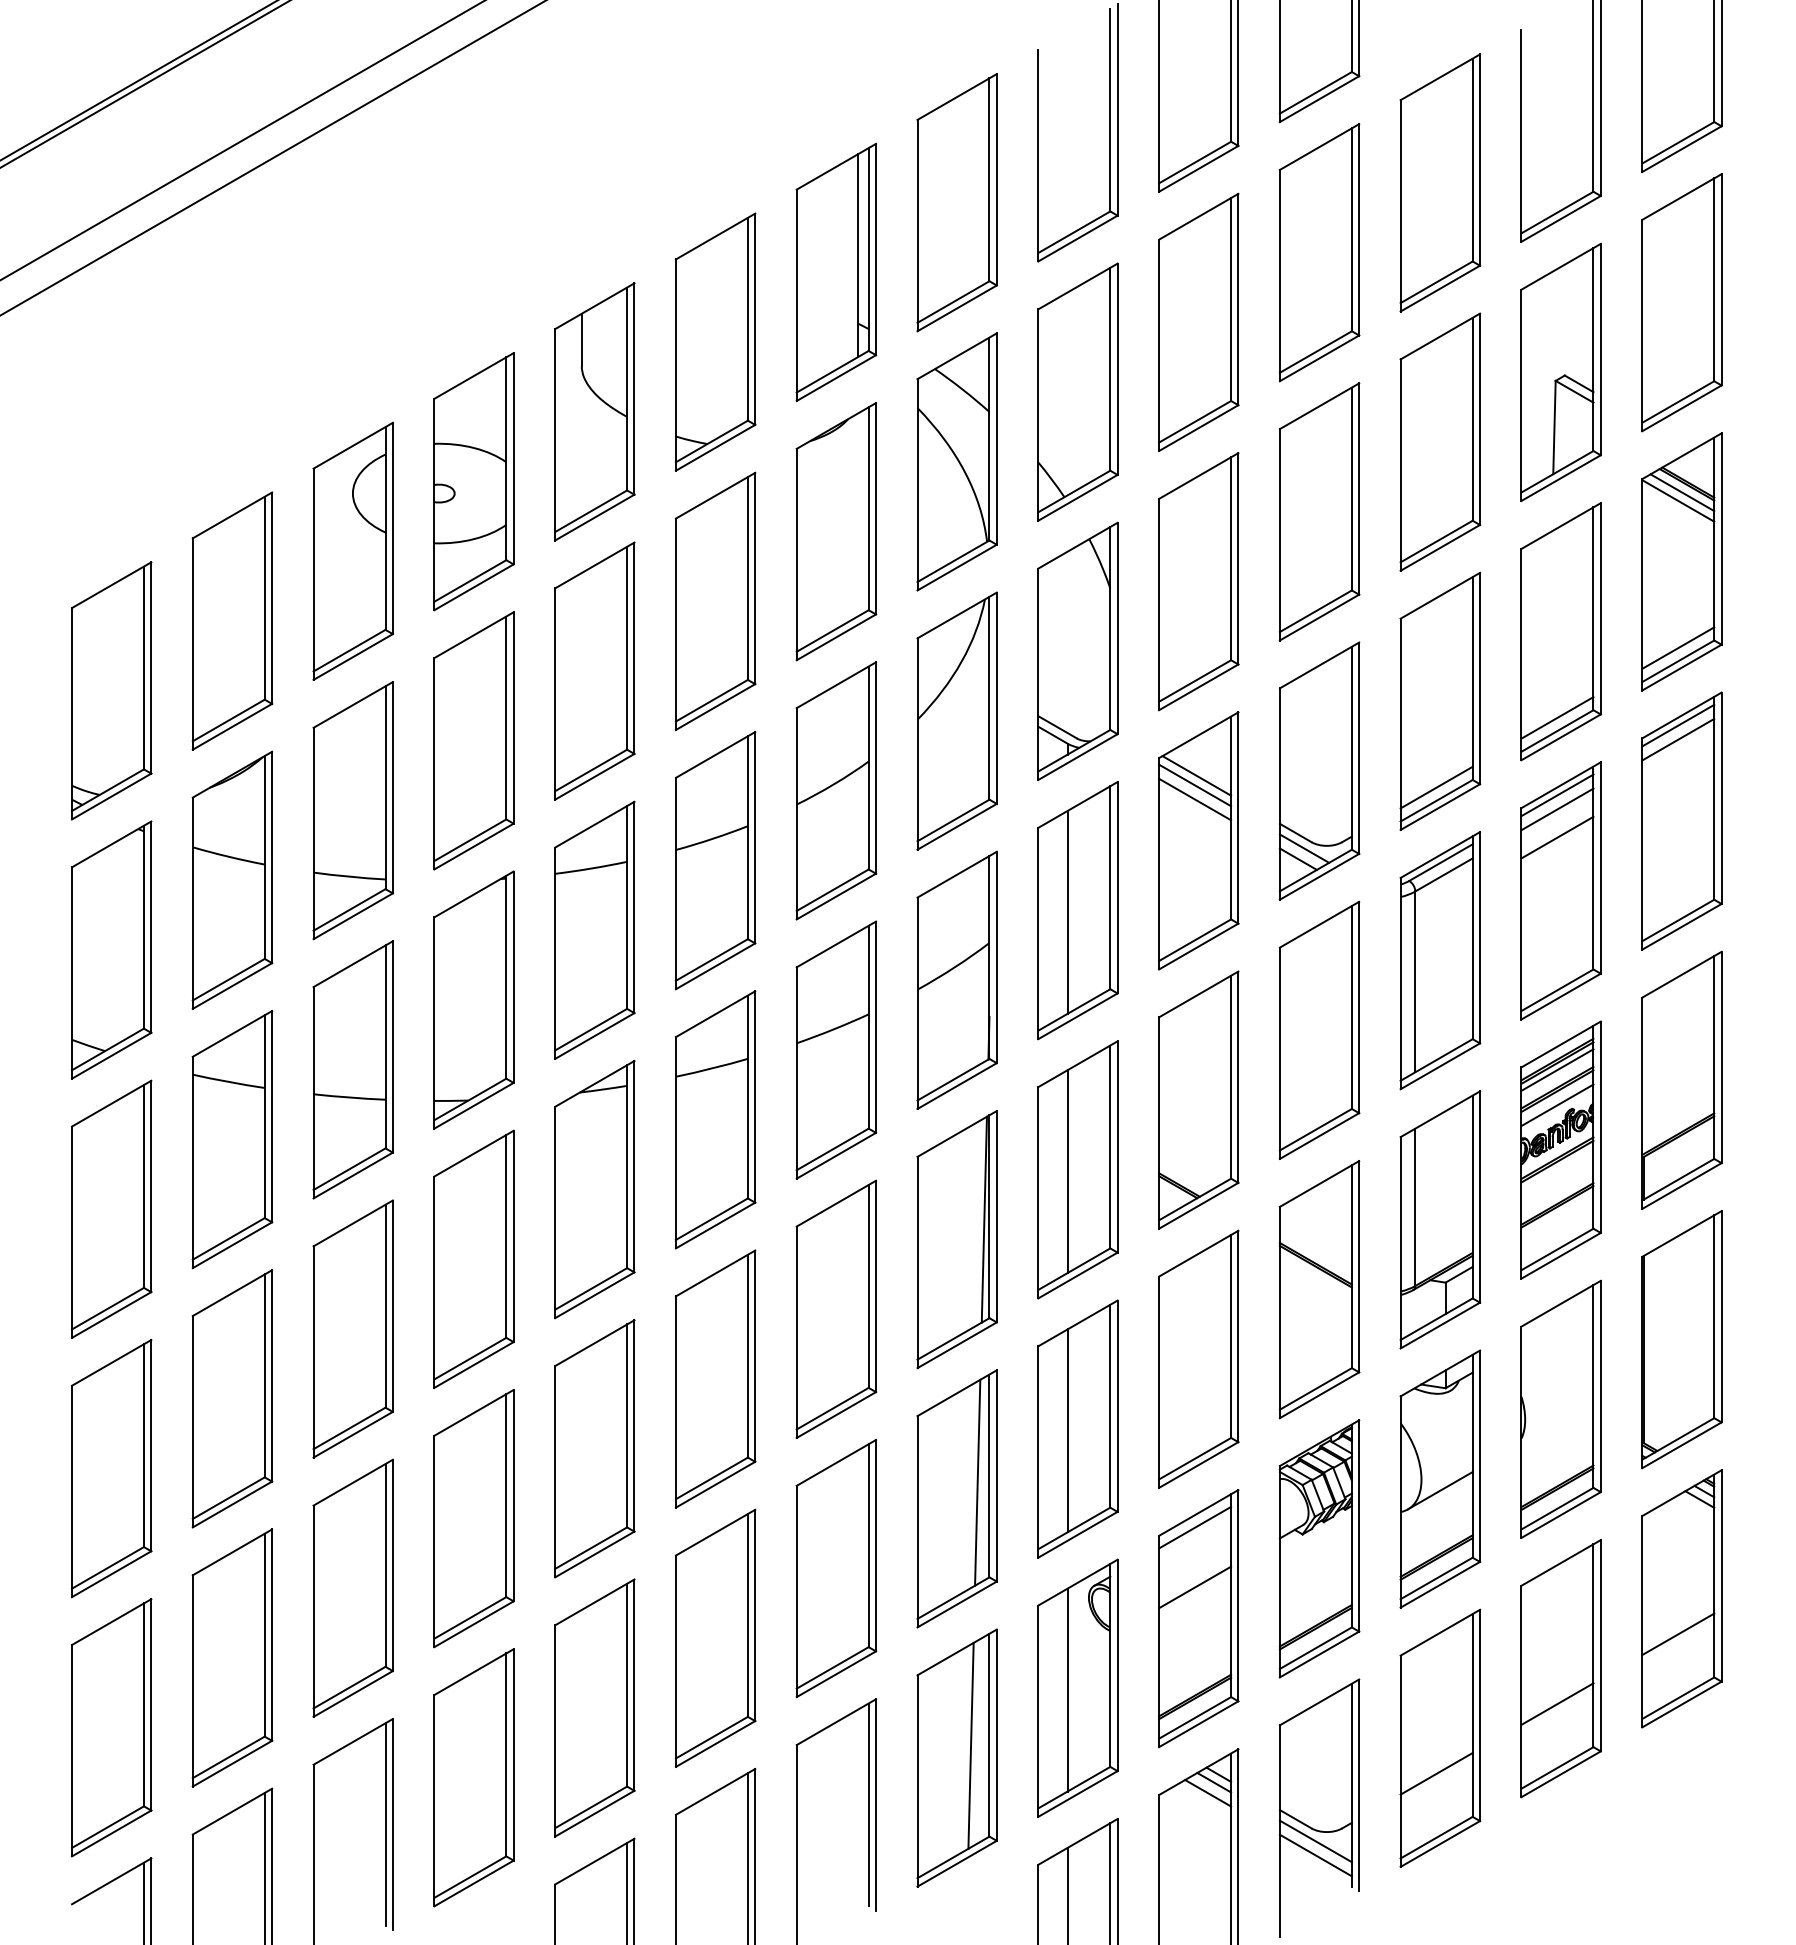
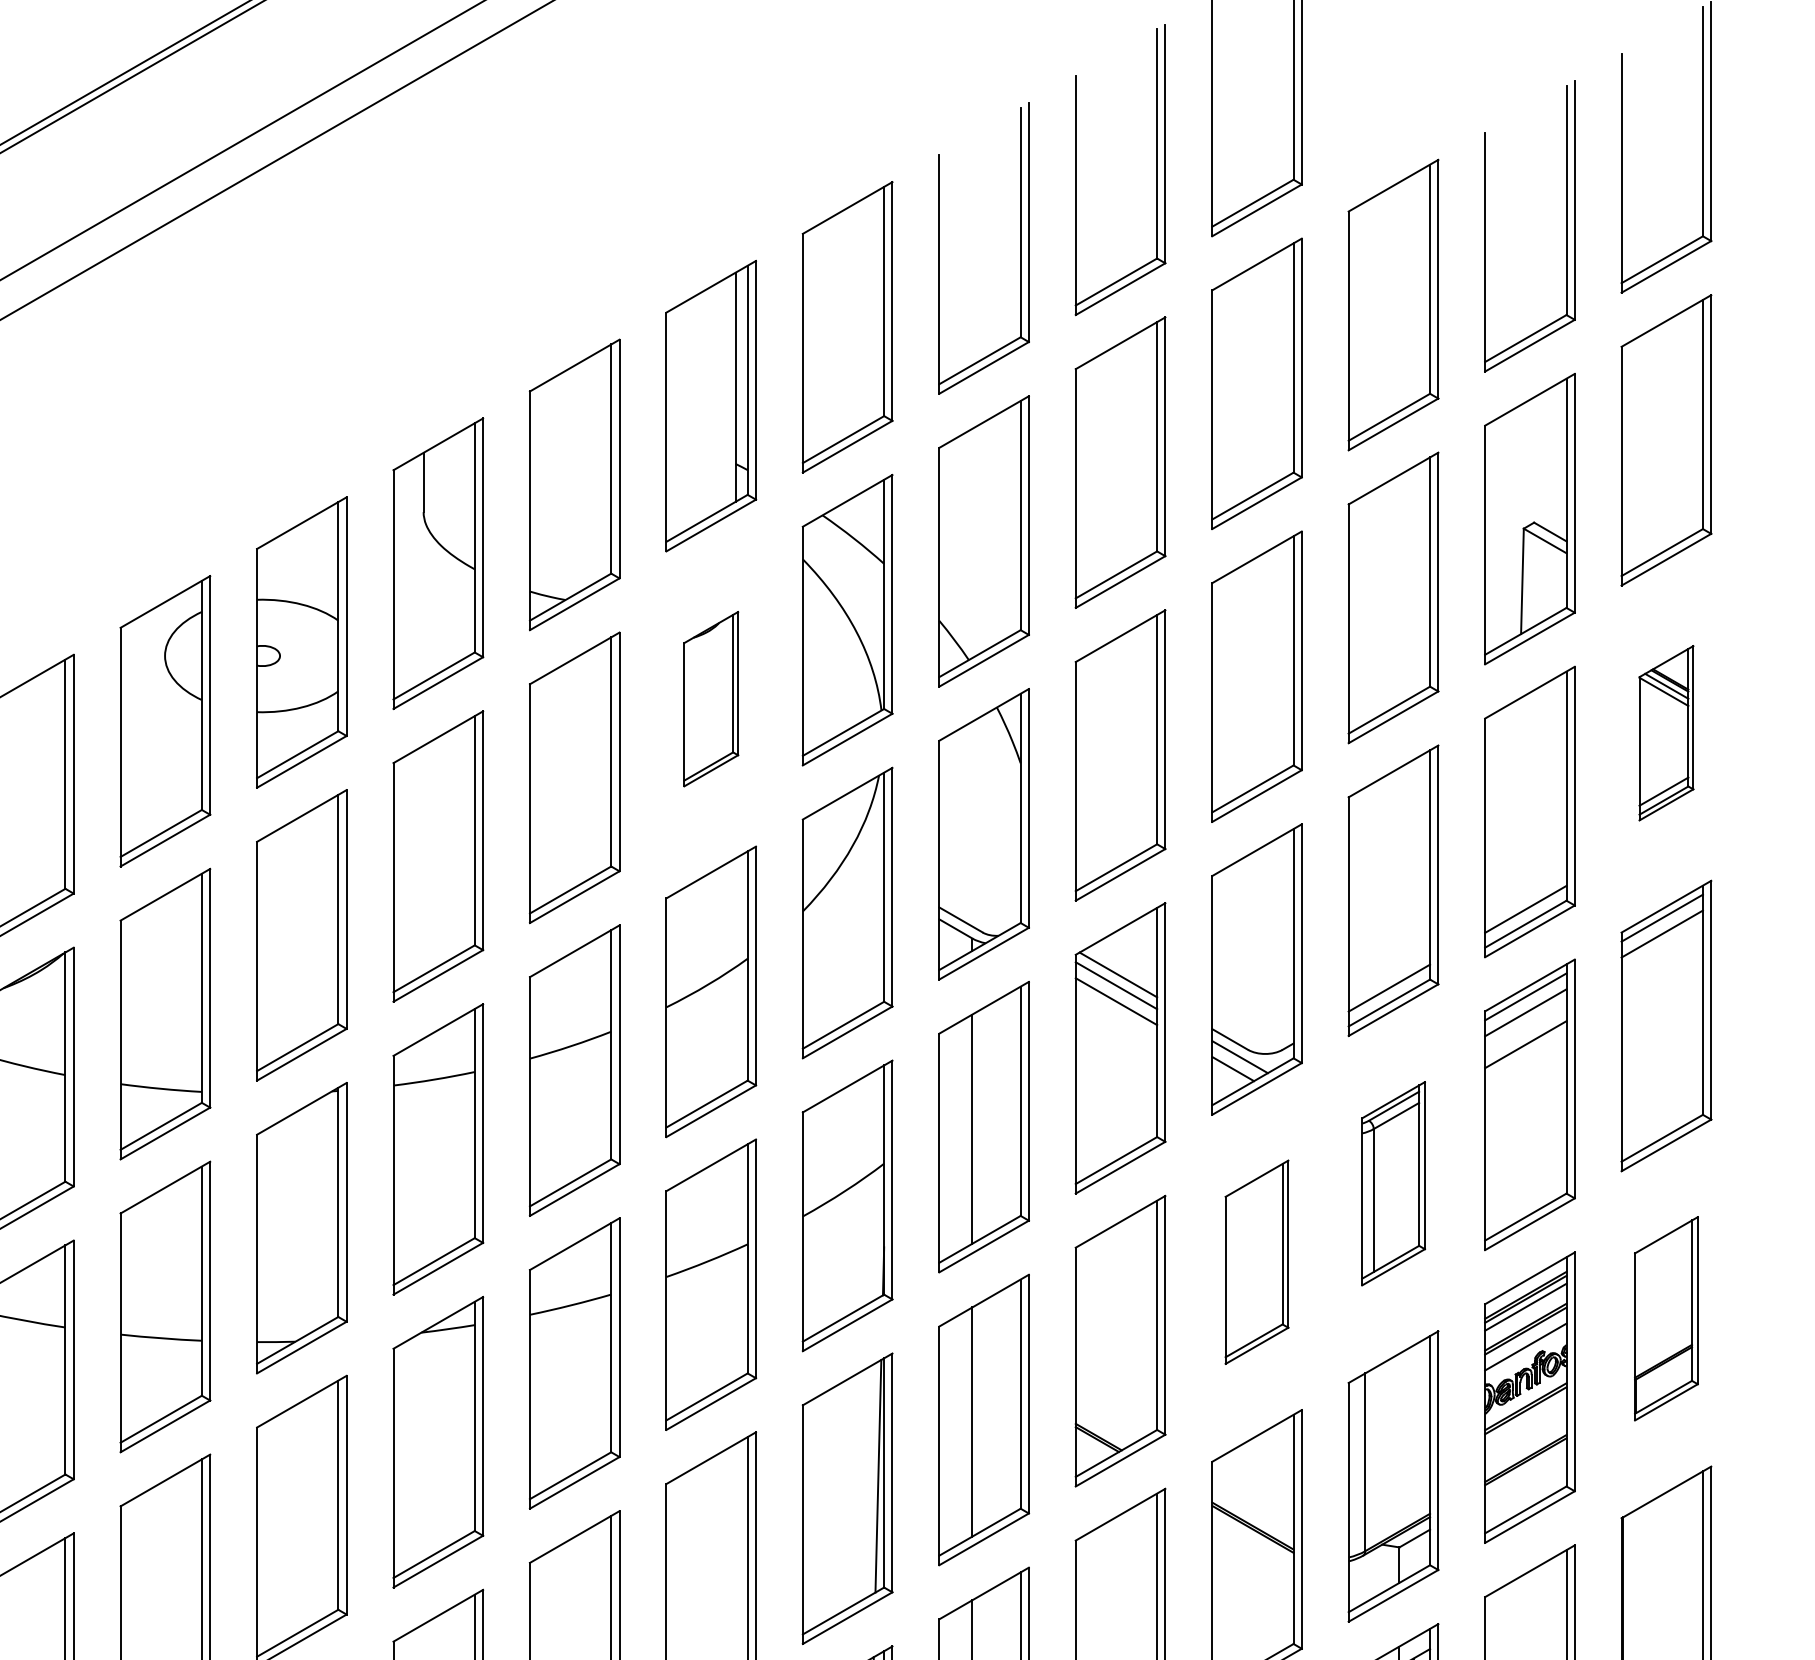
part: (836, 531) -> (711, 698), size x0.6
part: (1681, 561) -> (1665, 732), size x0.6
part: (1440, 960) -> (1393, 1183), size x0.7
part: (1319, 1029) -> (1256, 1261), size x0.7
part: (1681, 1079) -> (1665, 1317), size x0.7

